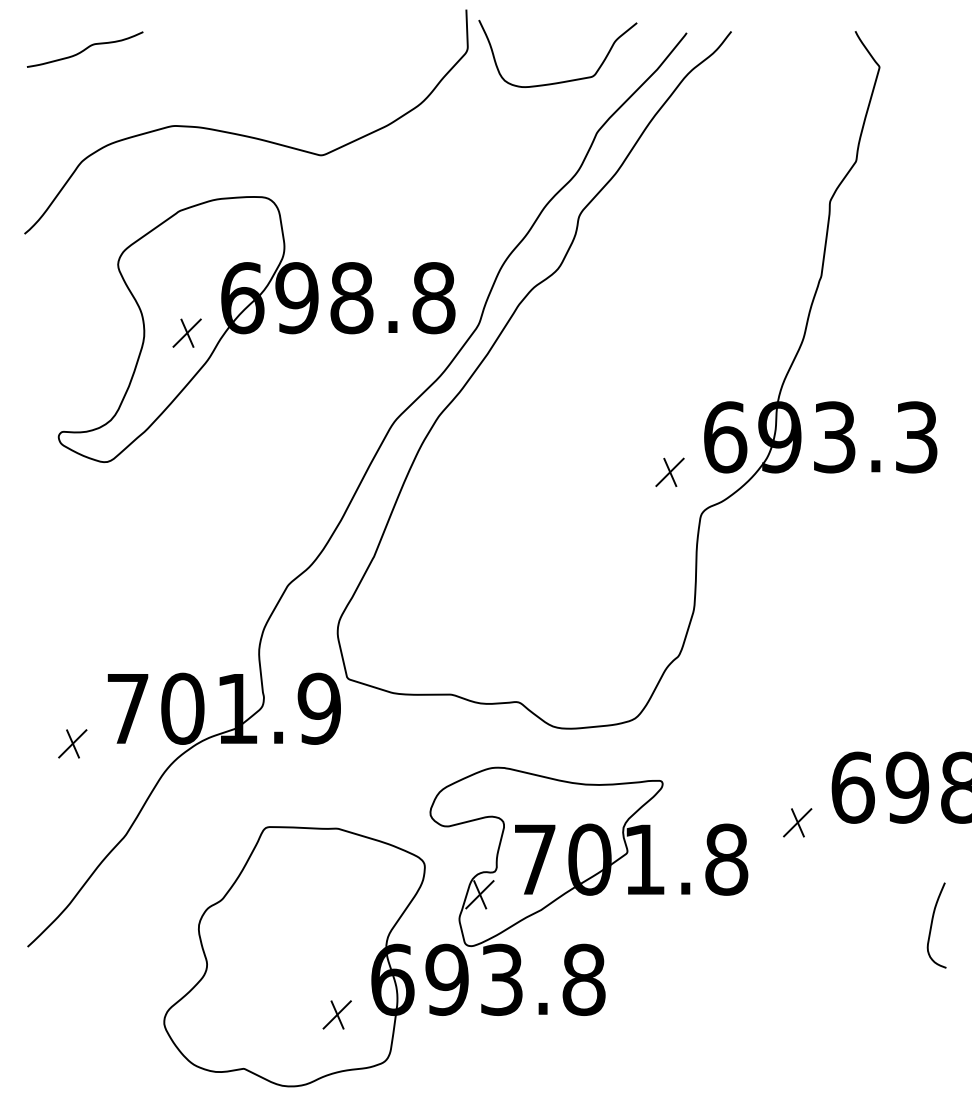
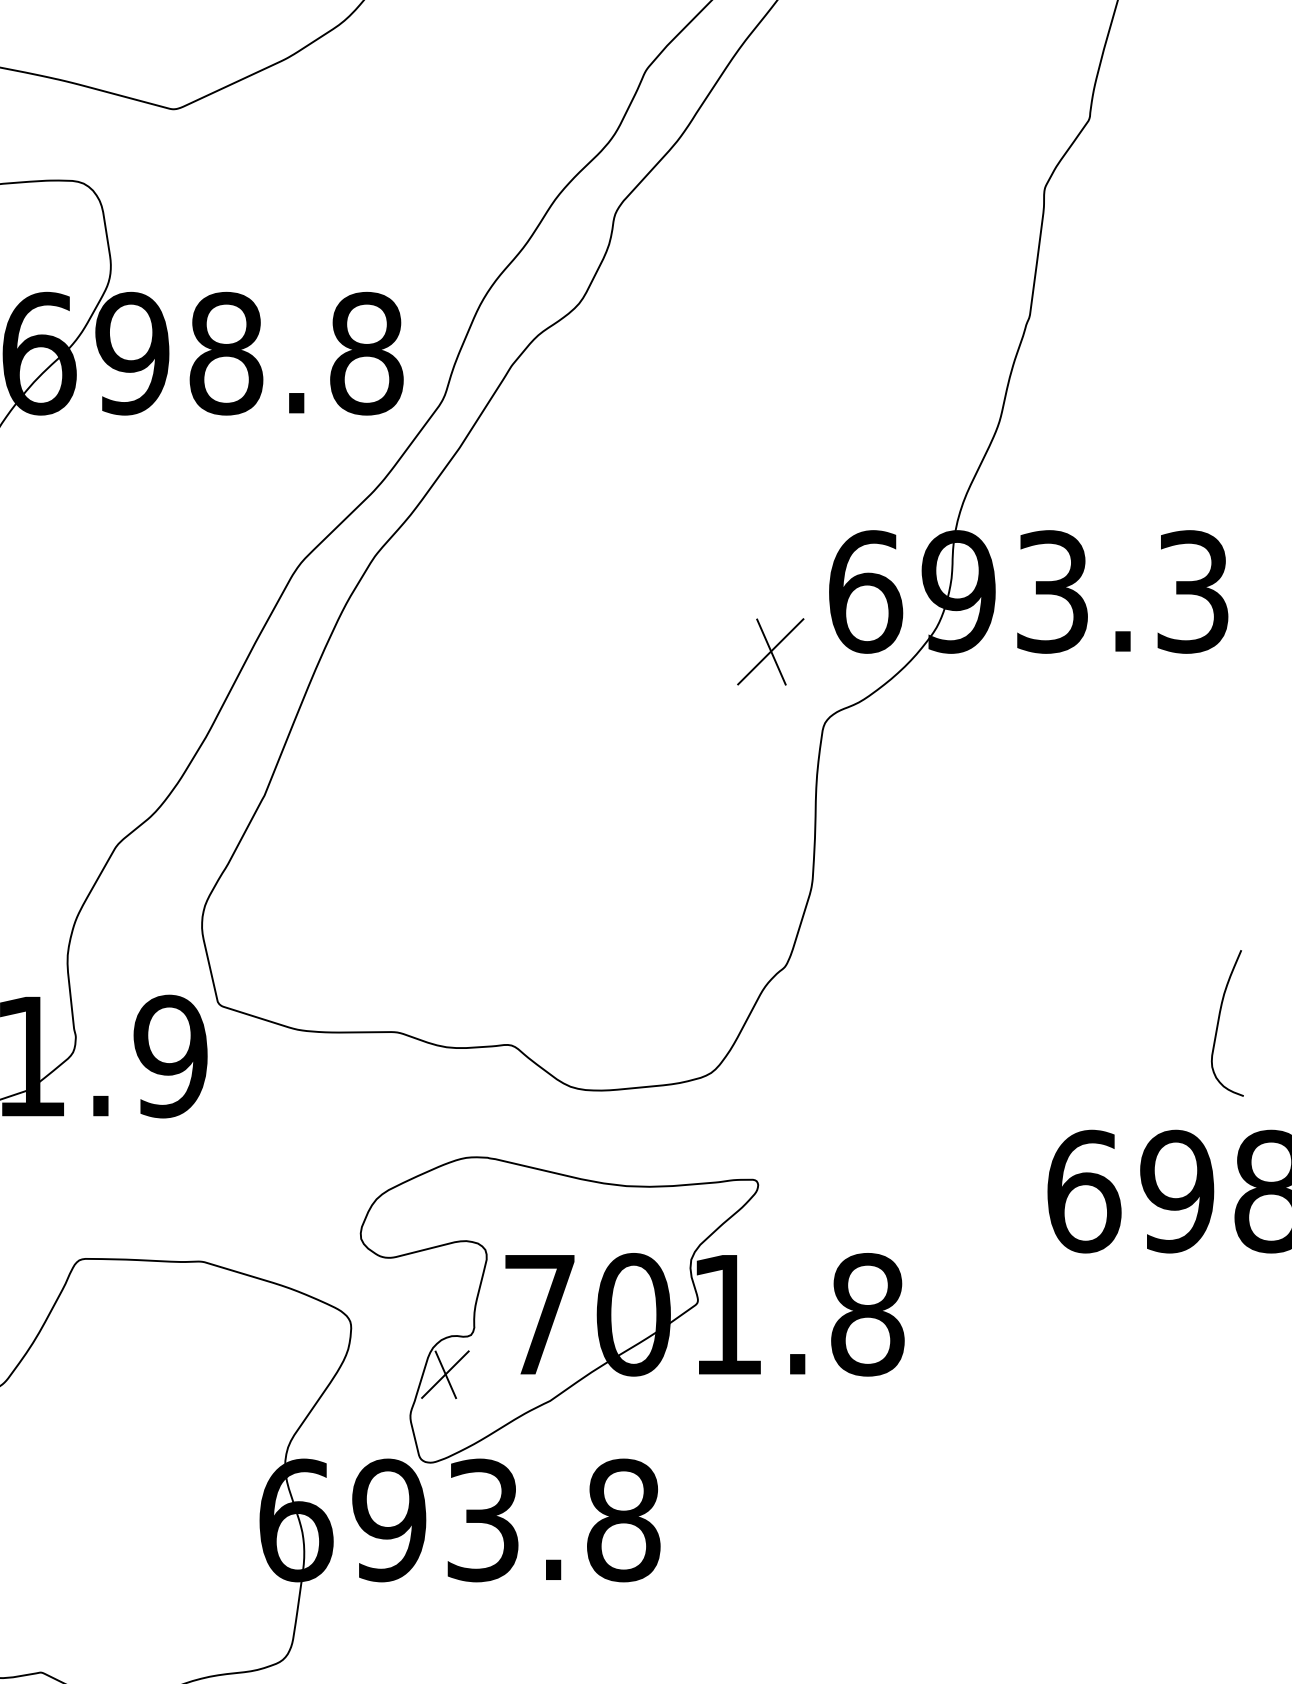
part: (669, 472) -> (769, 652), size x1.4
part: (797, 822) -> (988, 1251), removed
curve: (932, 925) -> (1219, 1023), moved
part: (336, 1014) -> (199, 1579), removed

